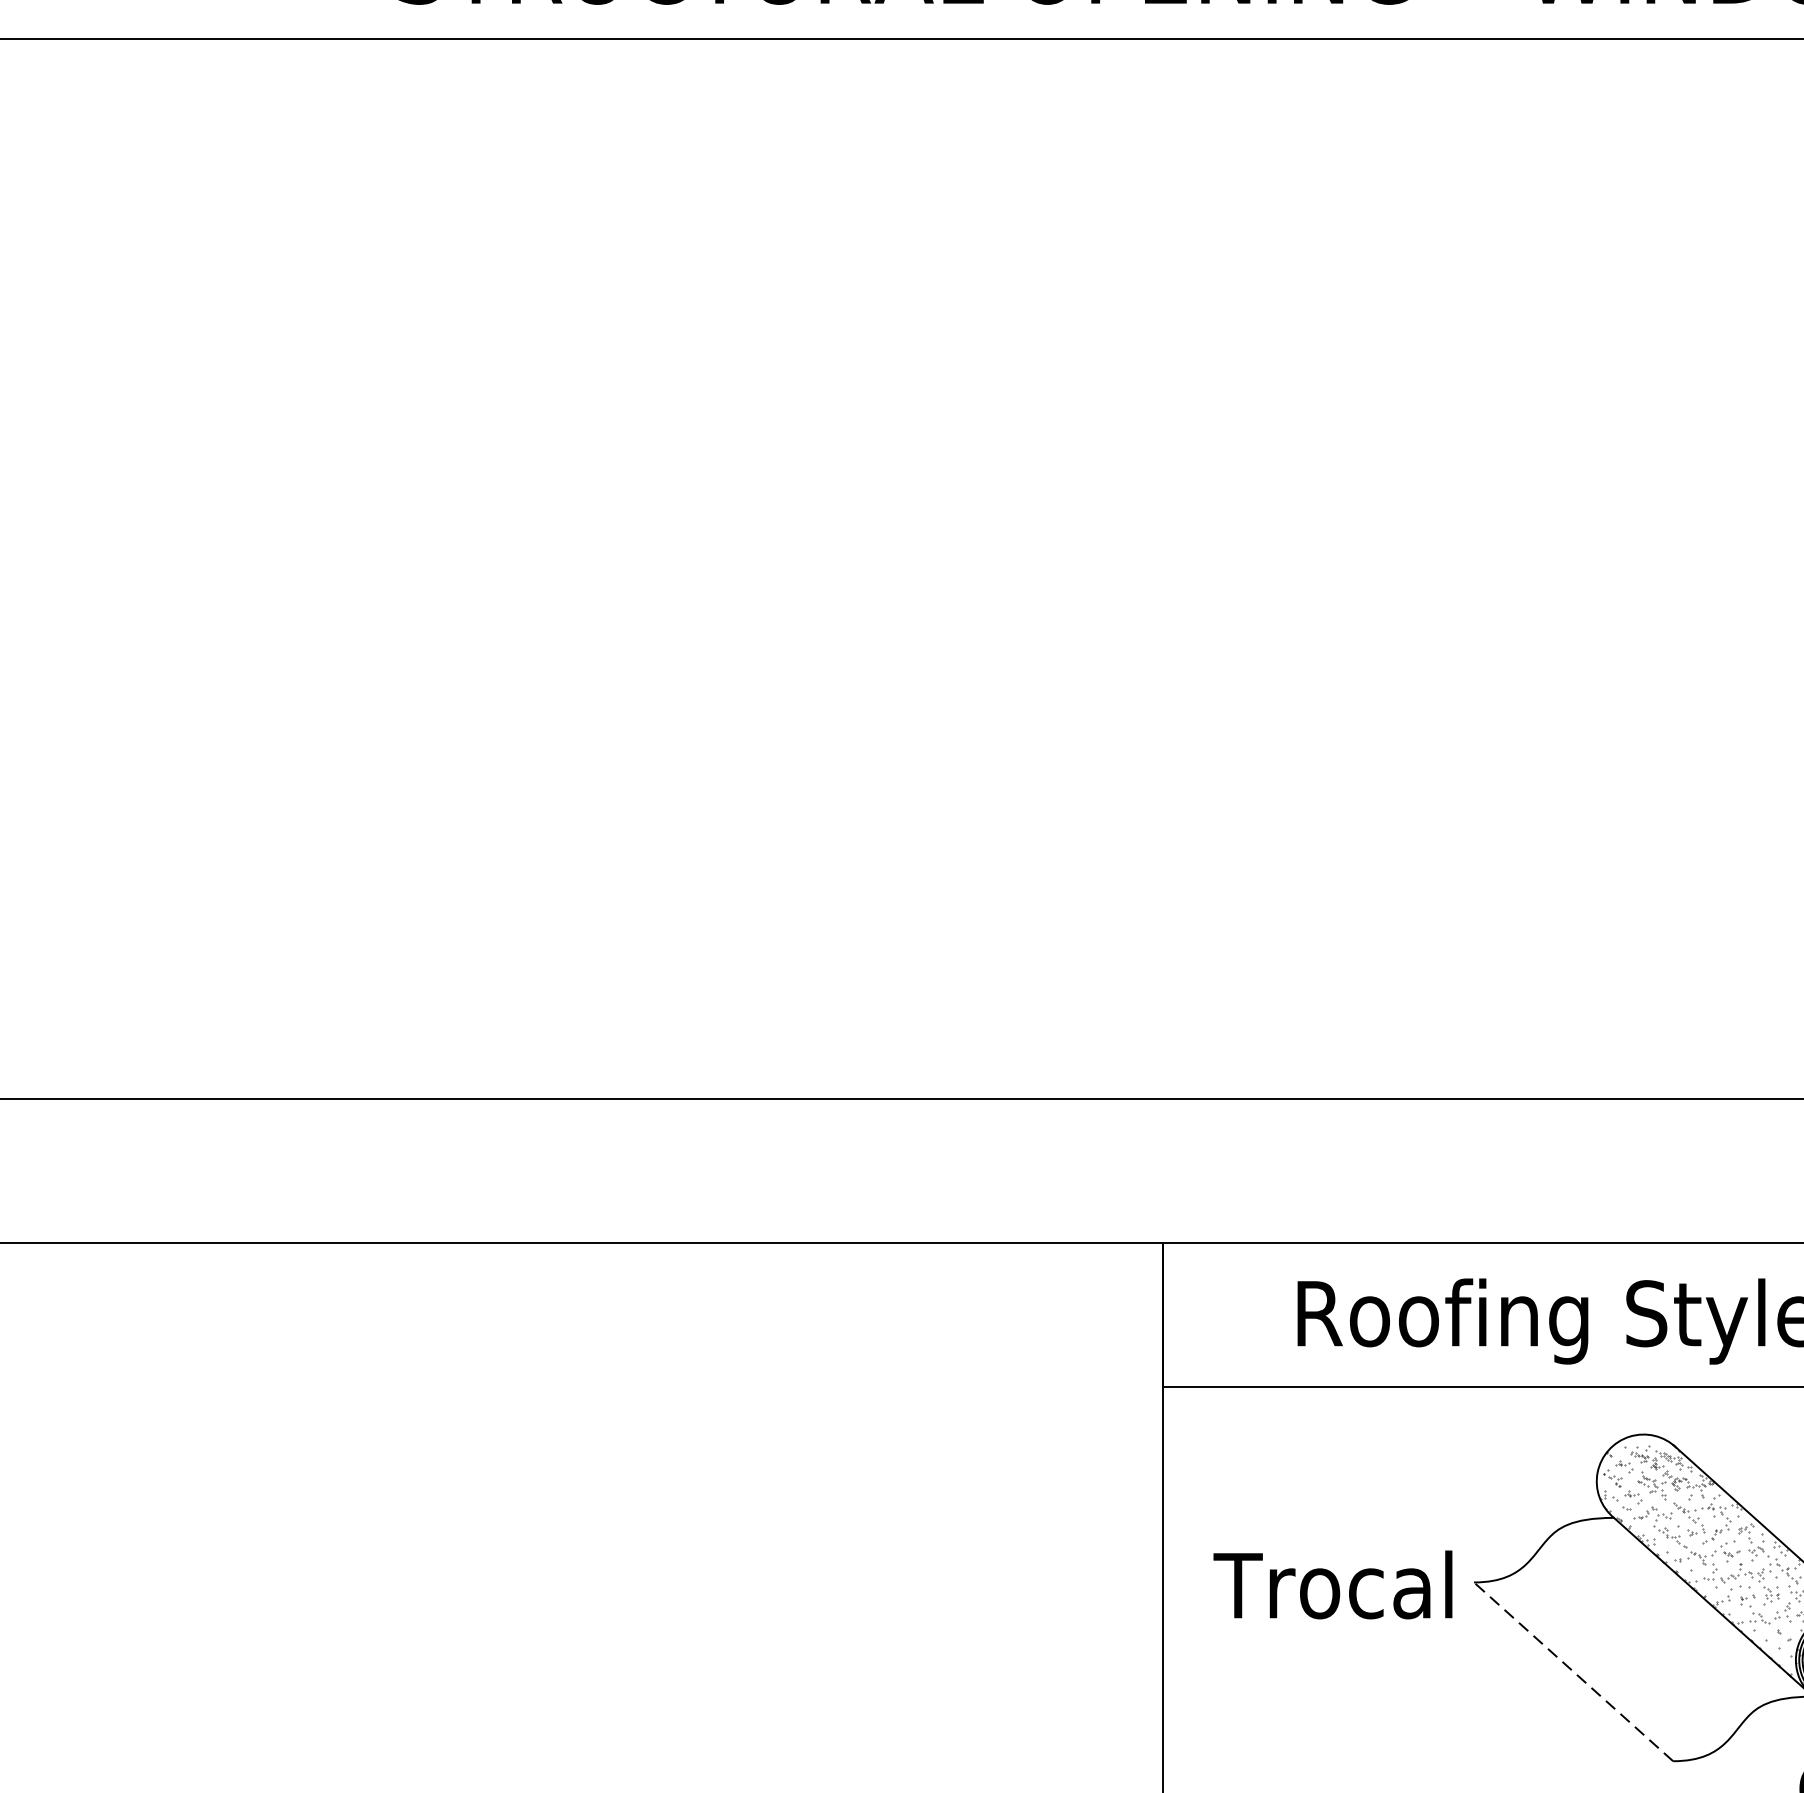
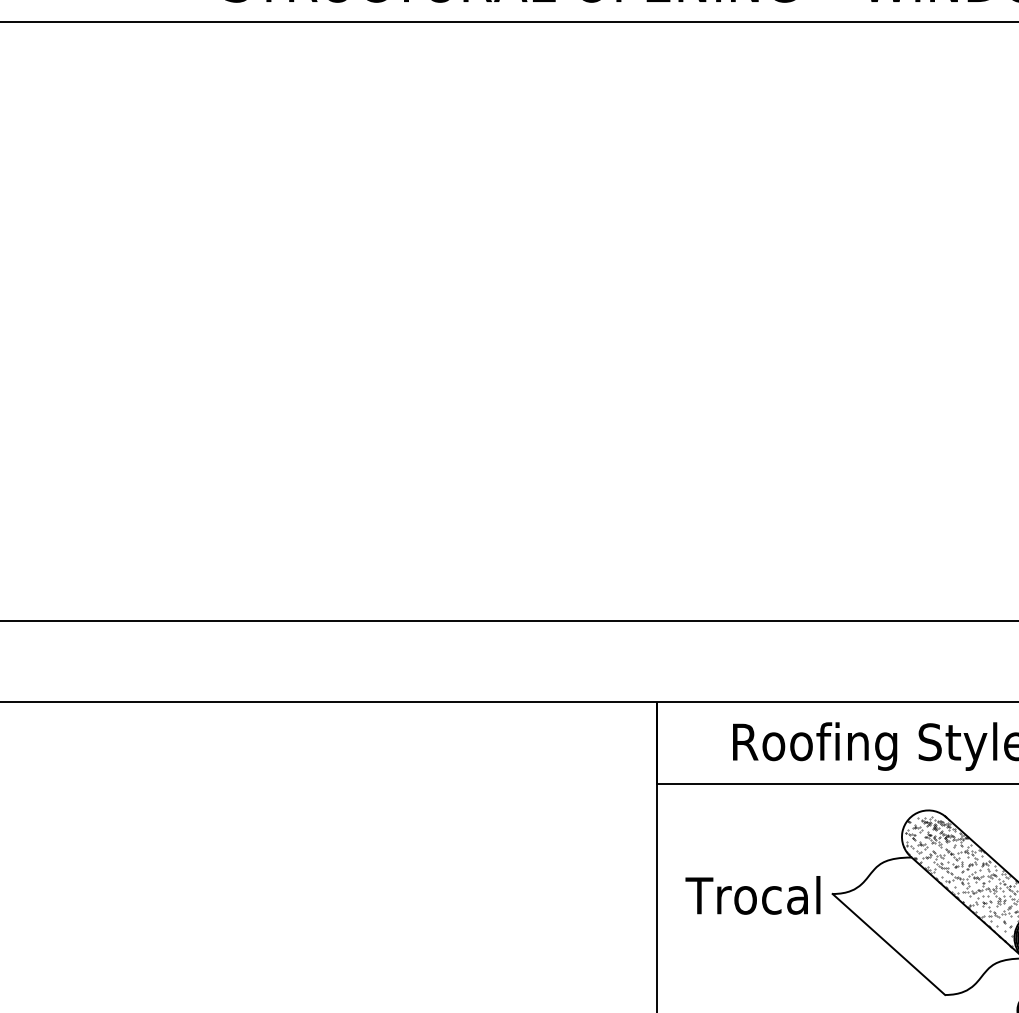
line: (1572, 1671) -> (888, 944), dashed -> solid

